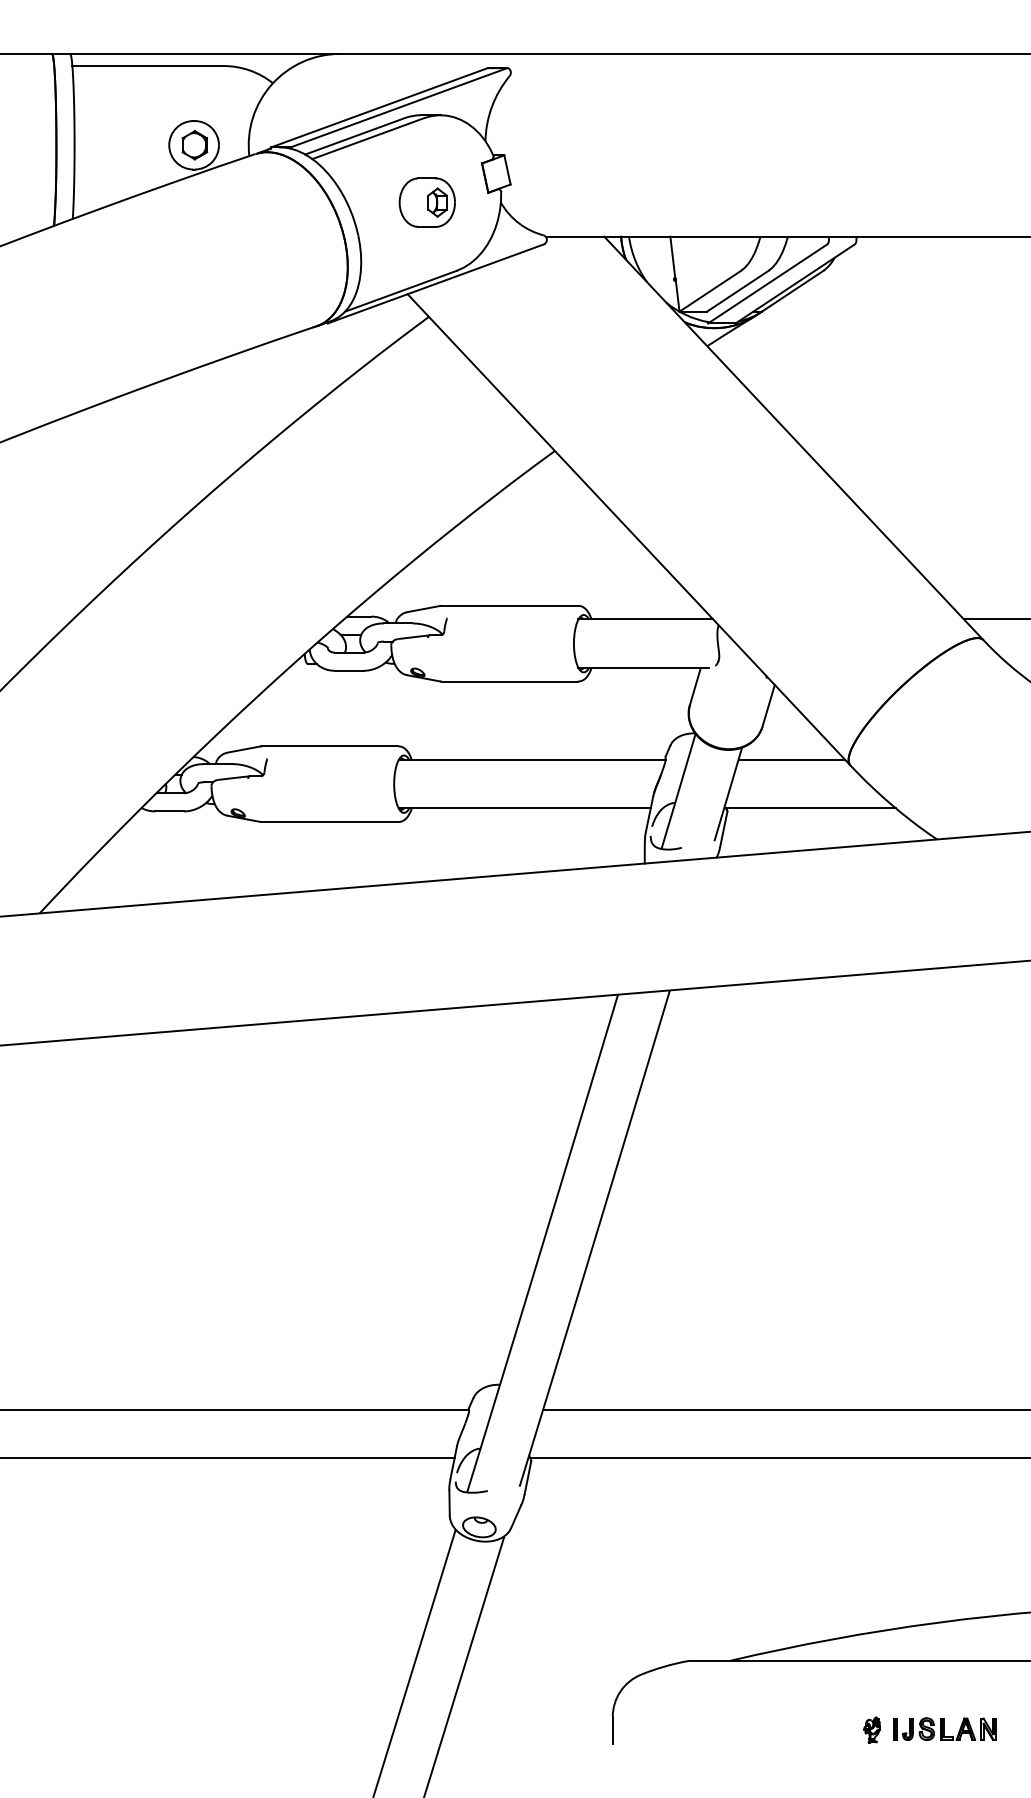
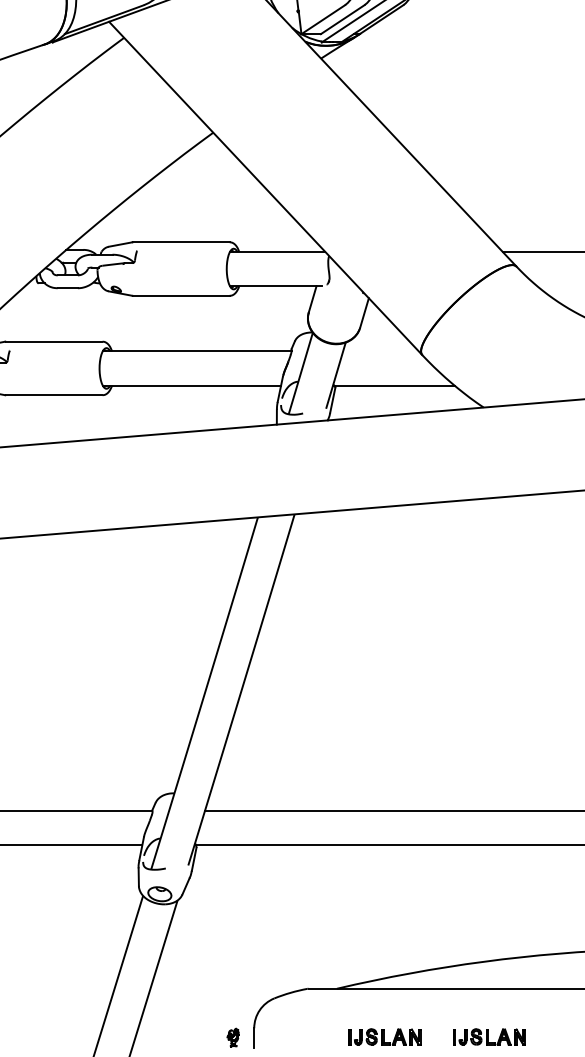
line: (791, 759) -> (380, 350), removed
part: (796, 1728) -> (384, 1036), added
part: (871, 1729) -> (232, 1037), moved

